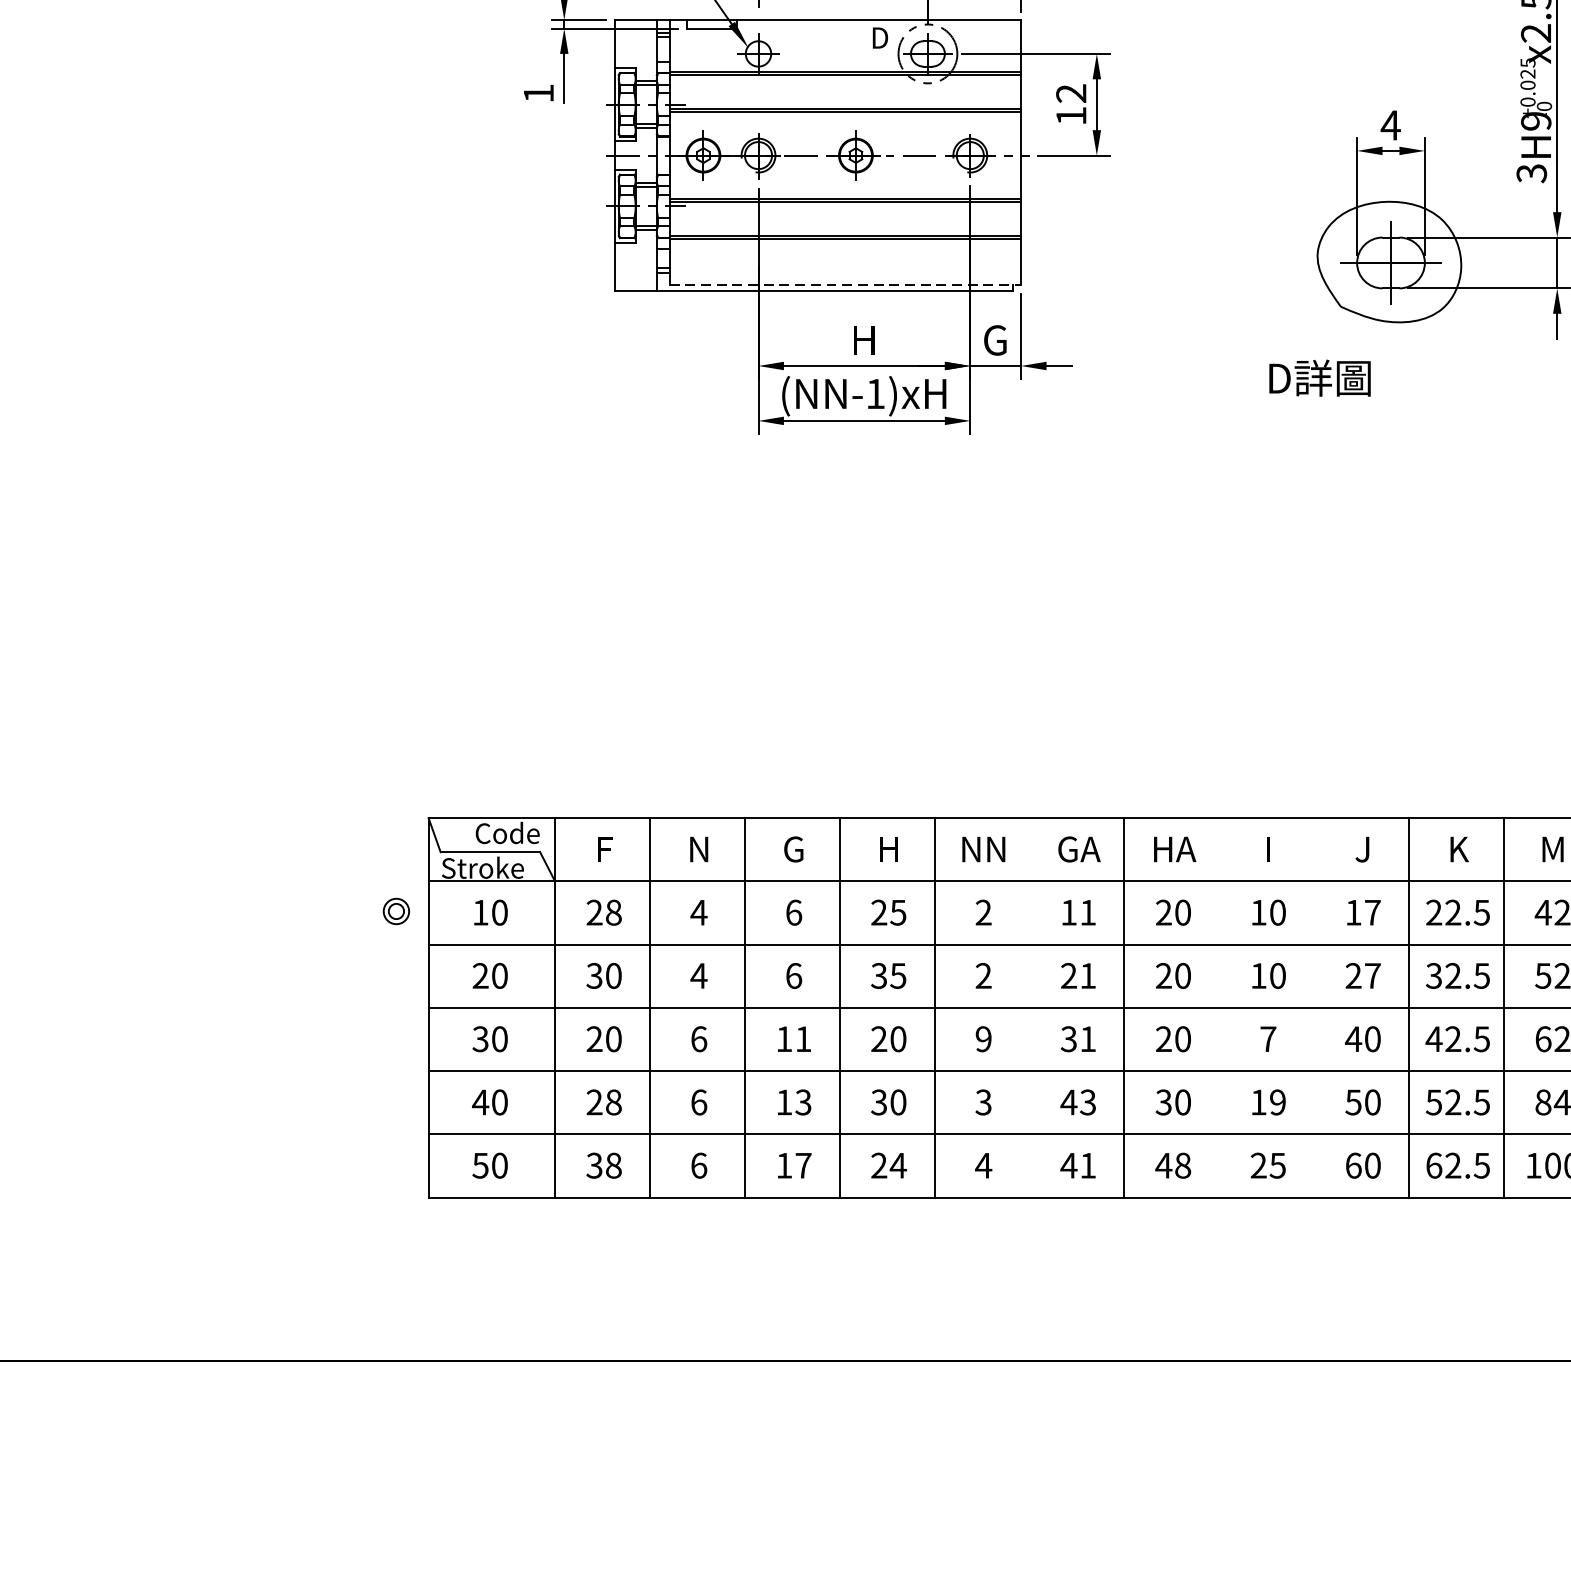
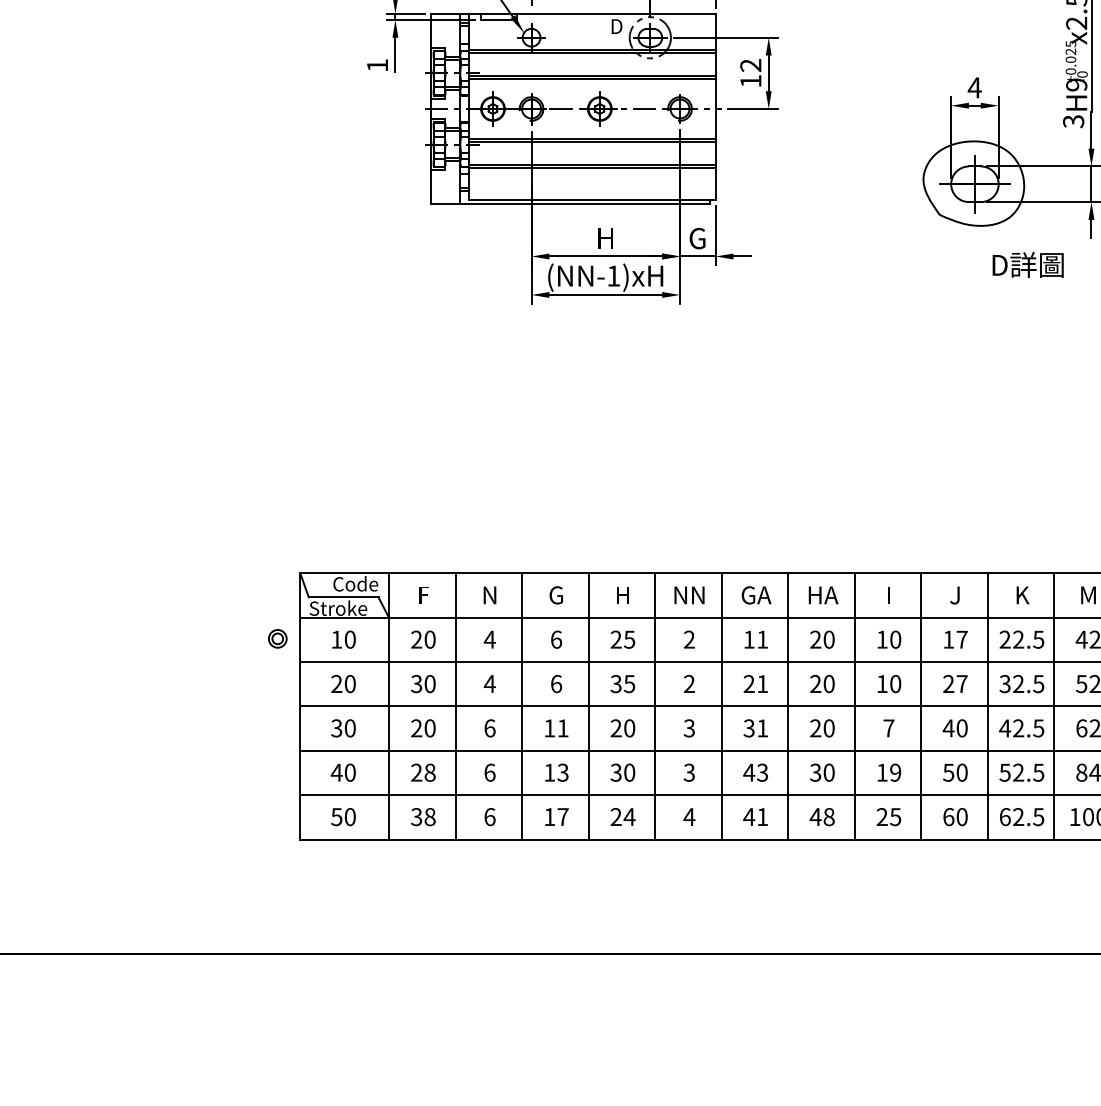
line: (845, 284) -> (592, 199), dashed -> solid
text: (1319, 377) -> (1027, 264), moved
text: (612, 912) -> (429, 639), 28 -> 20
line: (1029, 1007) -> (721, 706), added
line: (1219, 1007) -> (854, 706), added
line: (1314, 1007) -> (921, 706), added
text: (982, 1039) -> (688, 728), 9 -> 3

